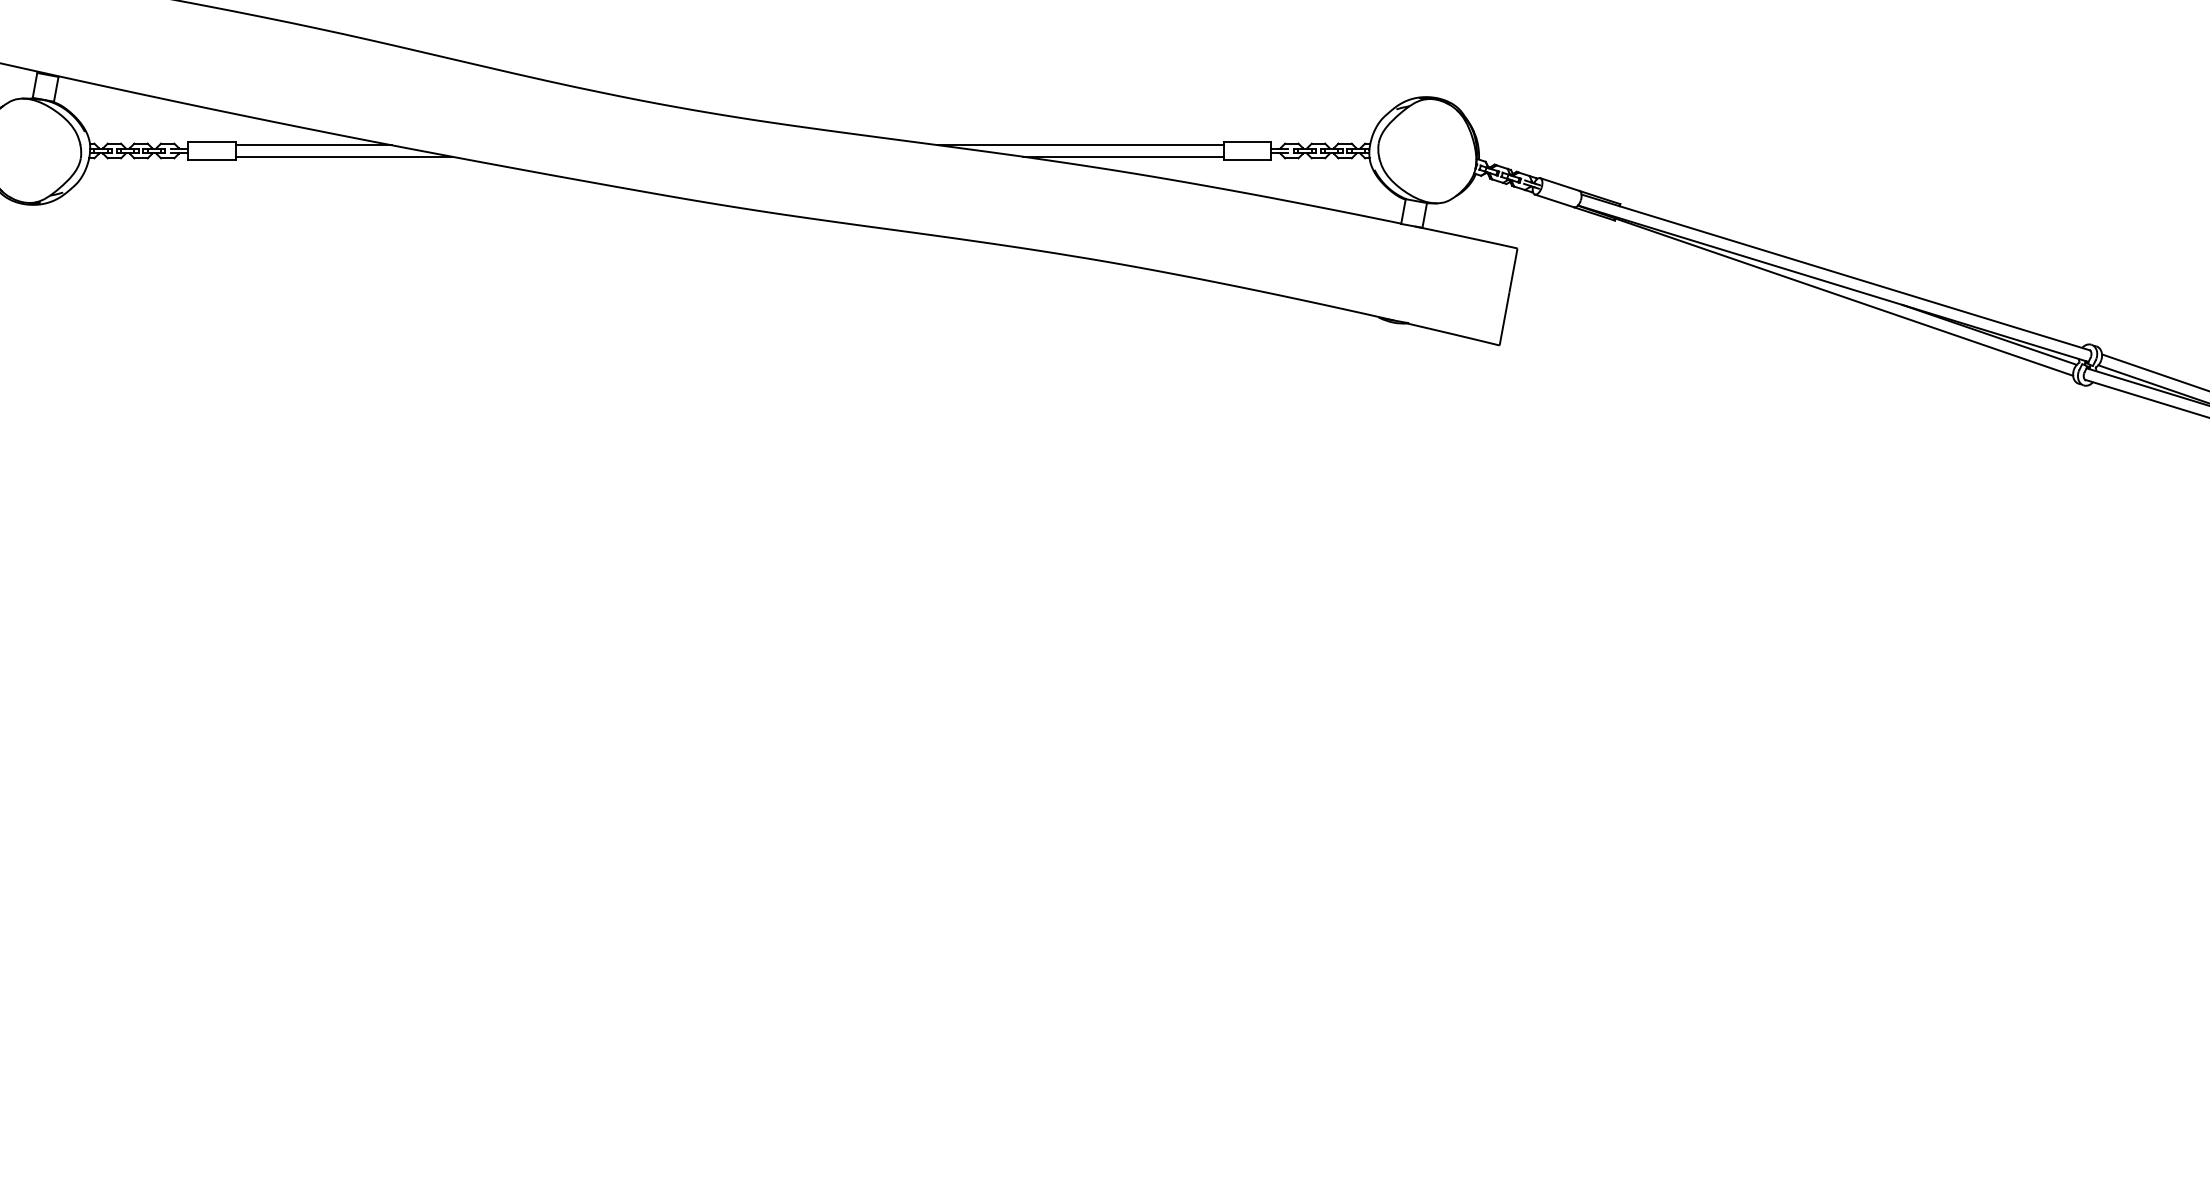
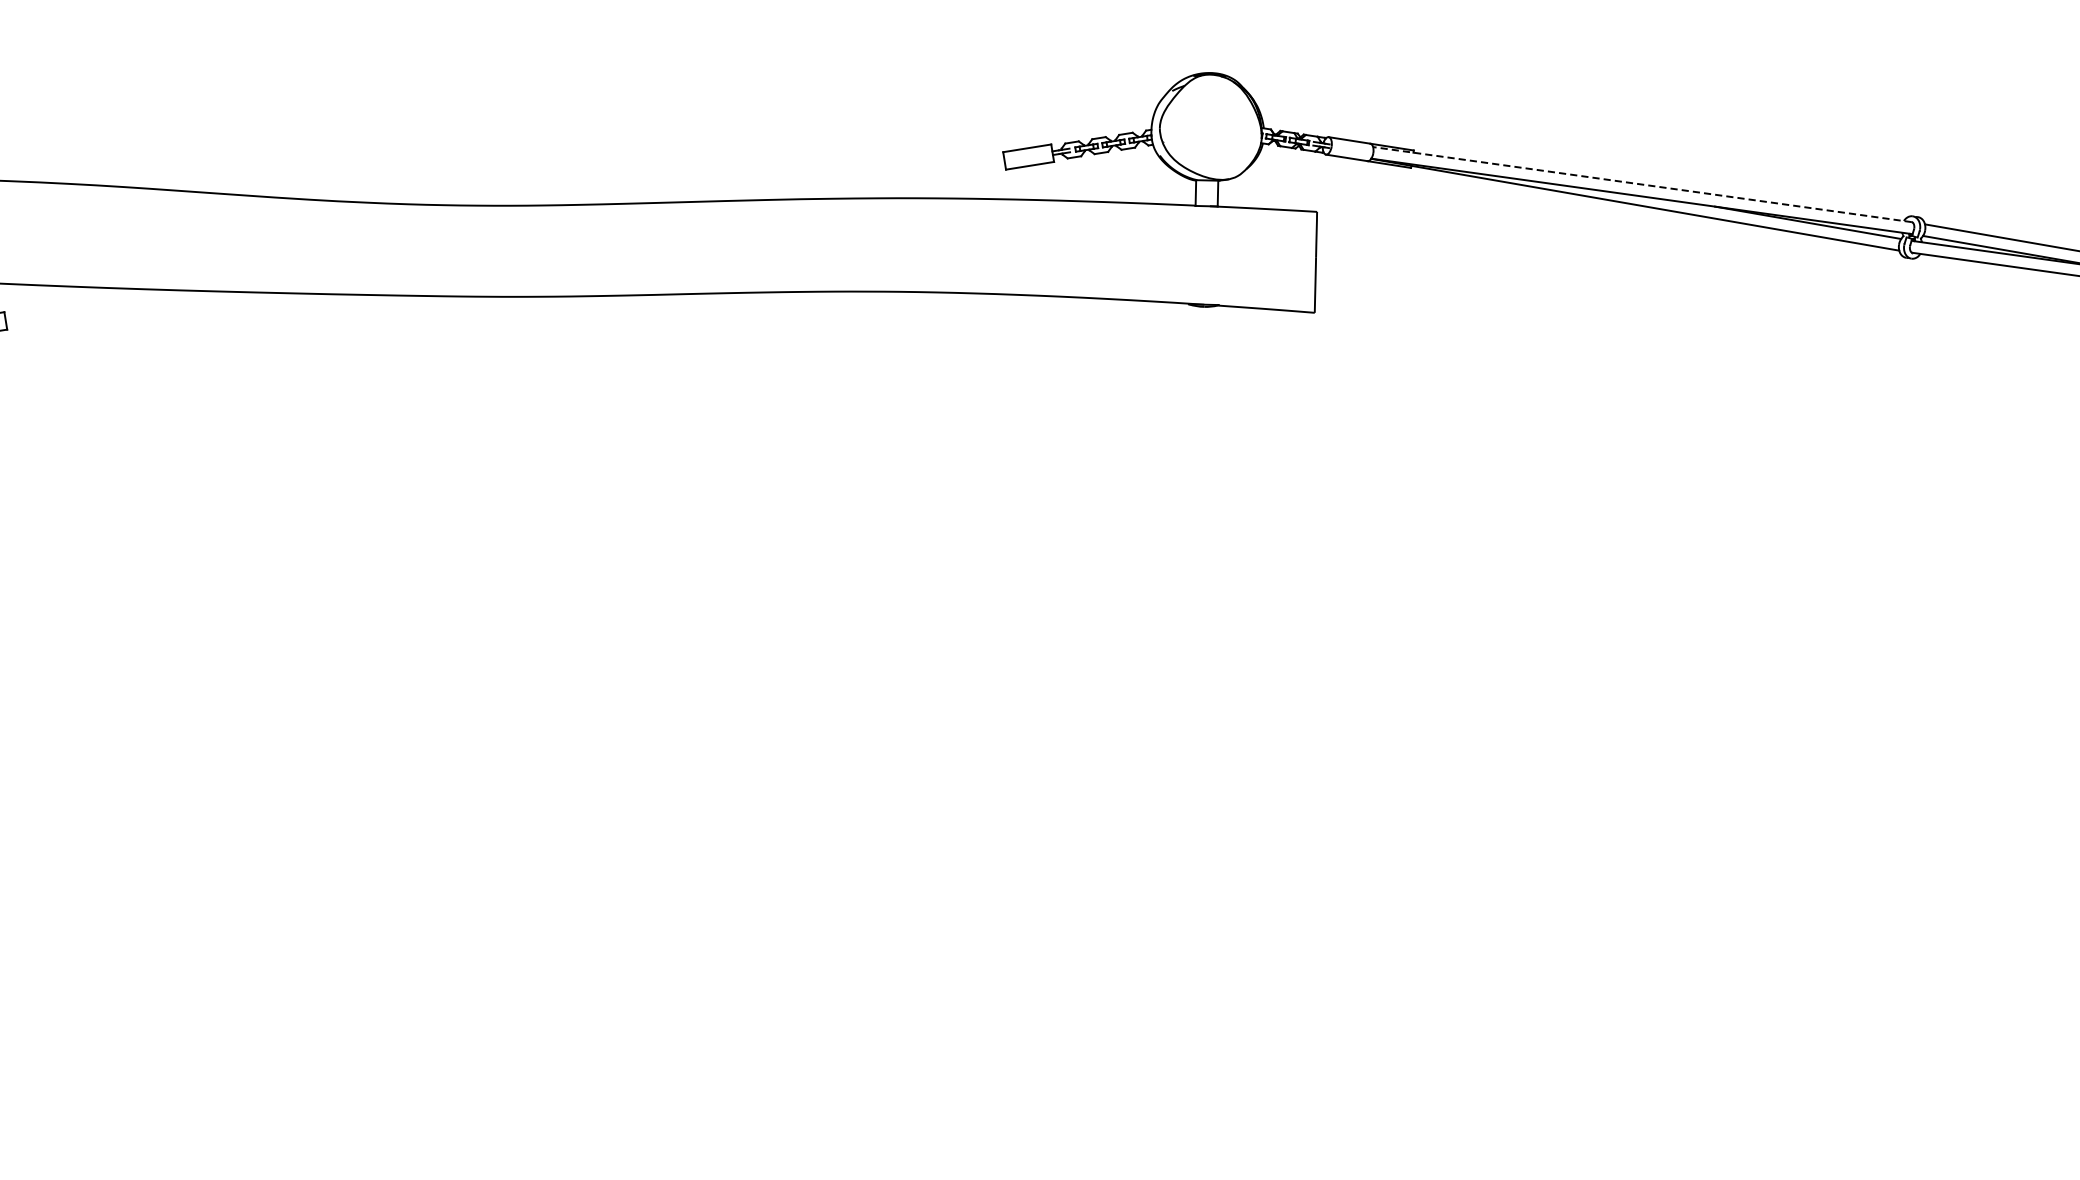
line: (313, 145) -> (83, 302), removed
line: (1080, 145) -> (858, 178), removed
line: (343, 156) -> (115, 309), removed
line: (1123, 156) -> (904, 182), removed
line: (1835, 272) -> (1642, 184), solid -> dashed

